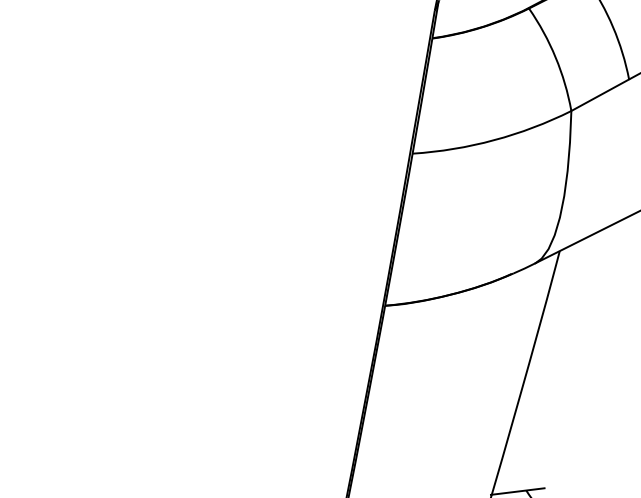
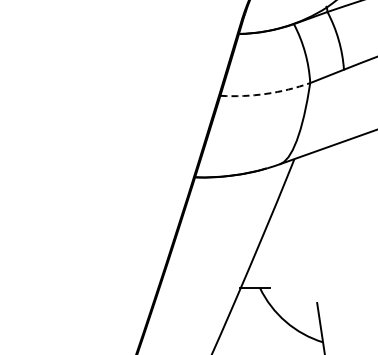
arc: (493, 139) -> (265, 93), solid -> dashed

